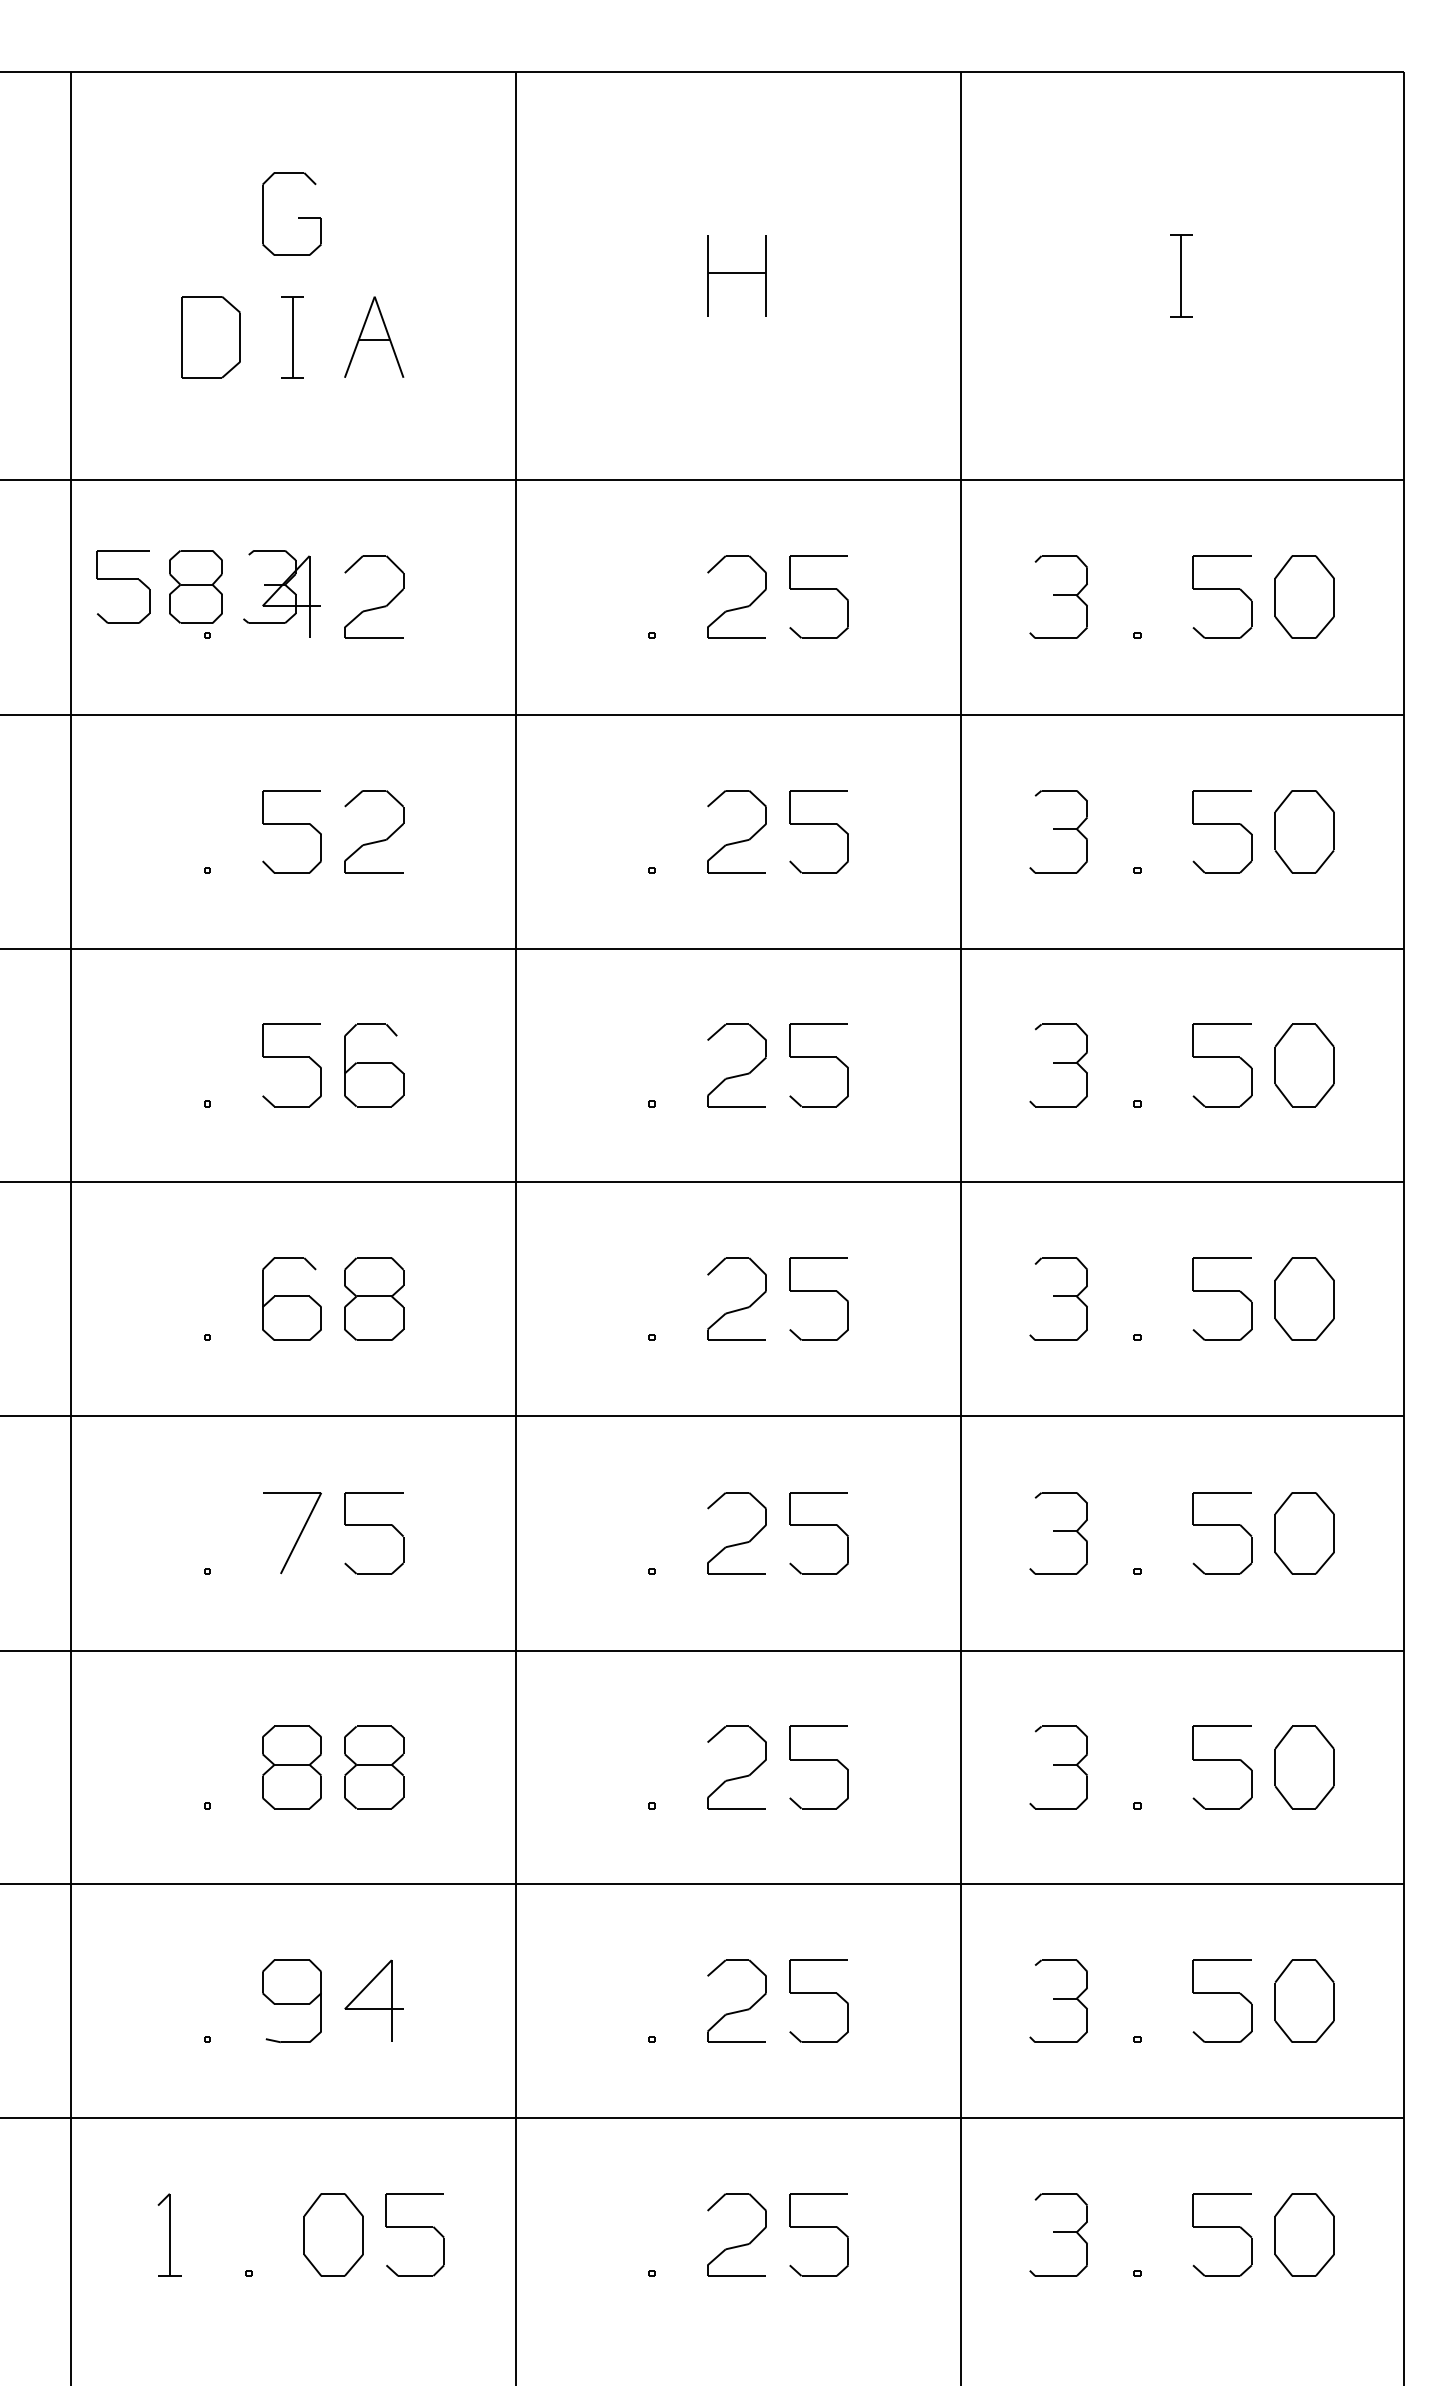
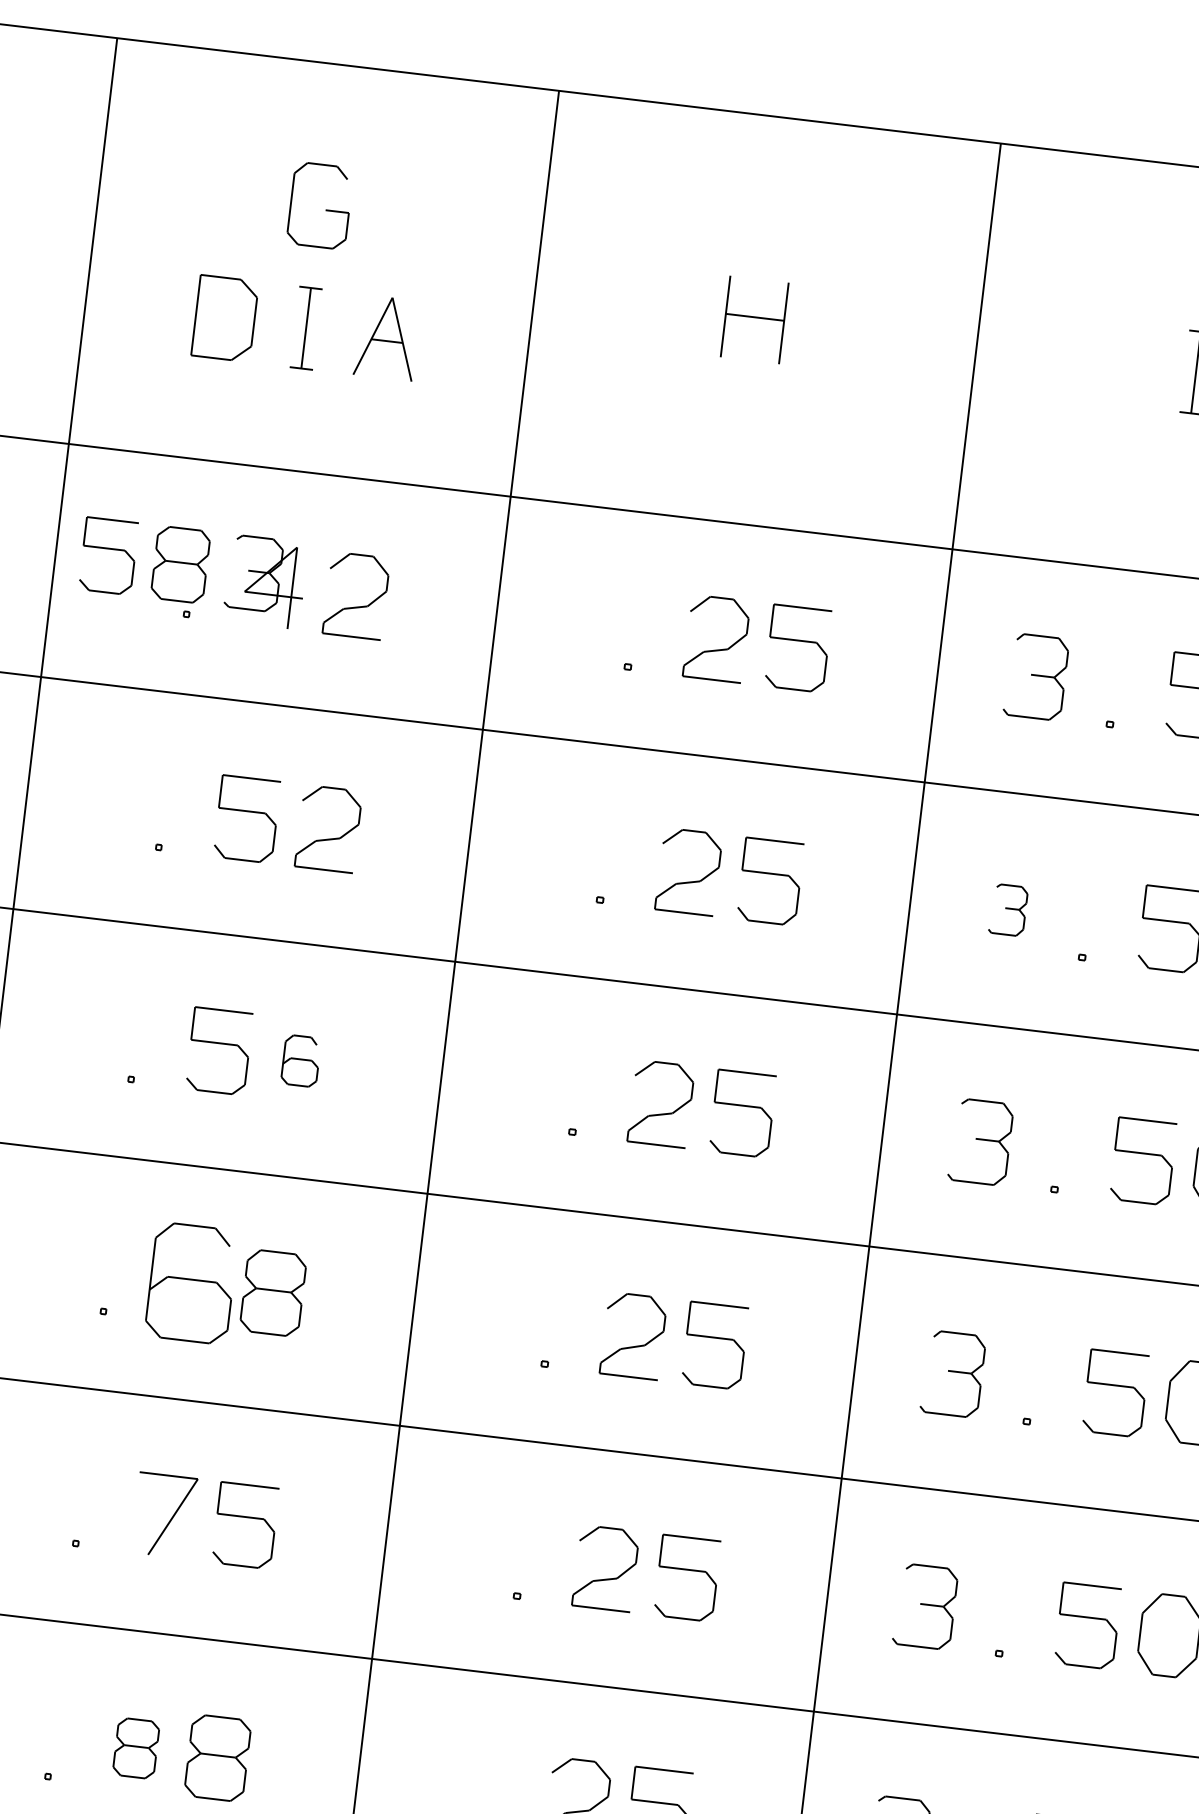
part: (1058, 831) -> (1008, 909), size x0.6
part: (374, 1065) -> (301, 1061), size x0.6
part: (291, 1298) -> (191, 1282), size x1.4
part: (291, 1767) -> (135, 1748), size x0.7

